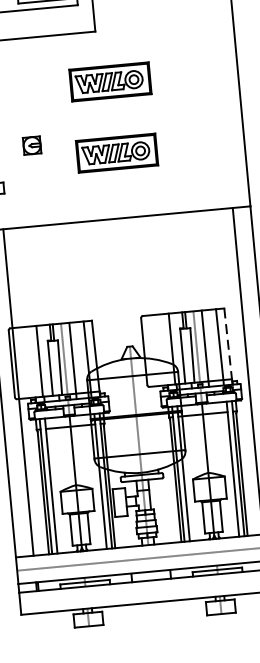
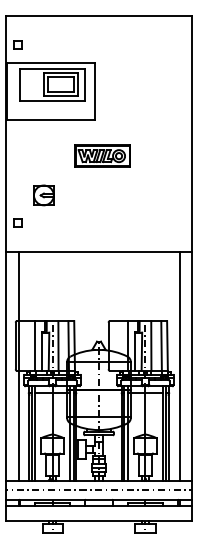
part: (31, 145) -> (43, 195), size x1.67
part: (116, 152) -> (102, 205), removed
line: (228, 343) -> (167, 345), dashed -> solid

